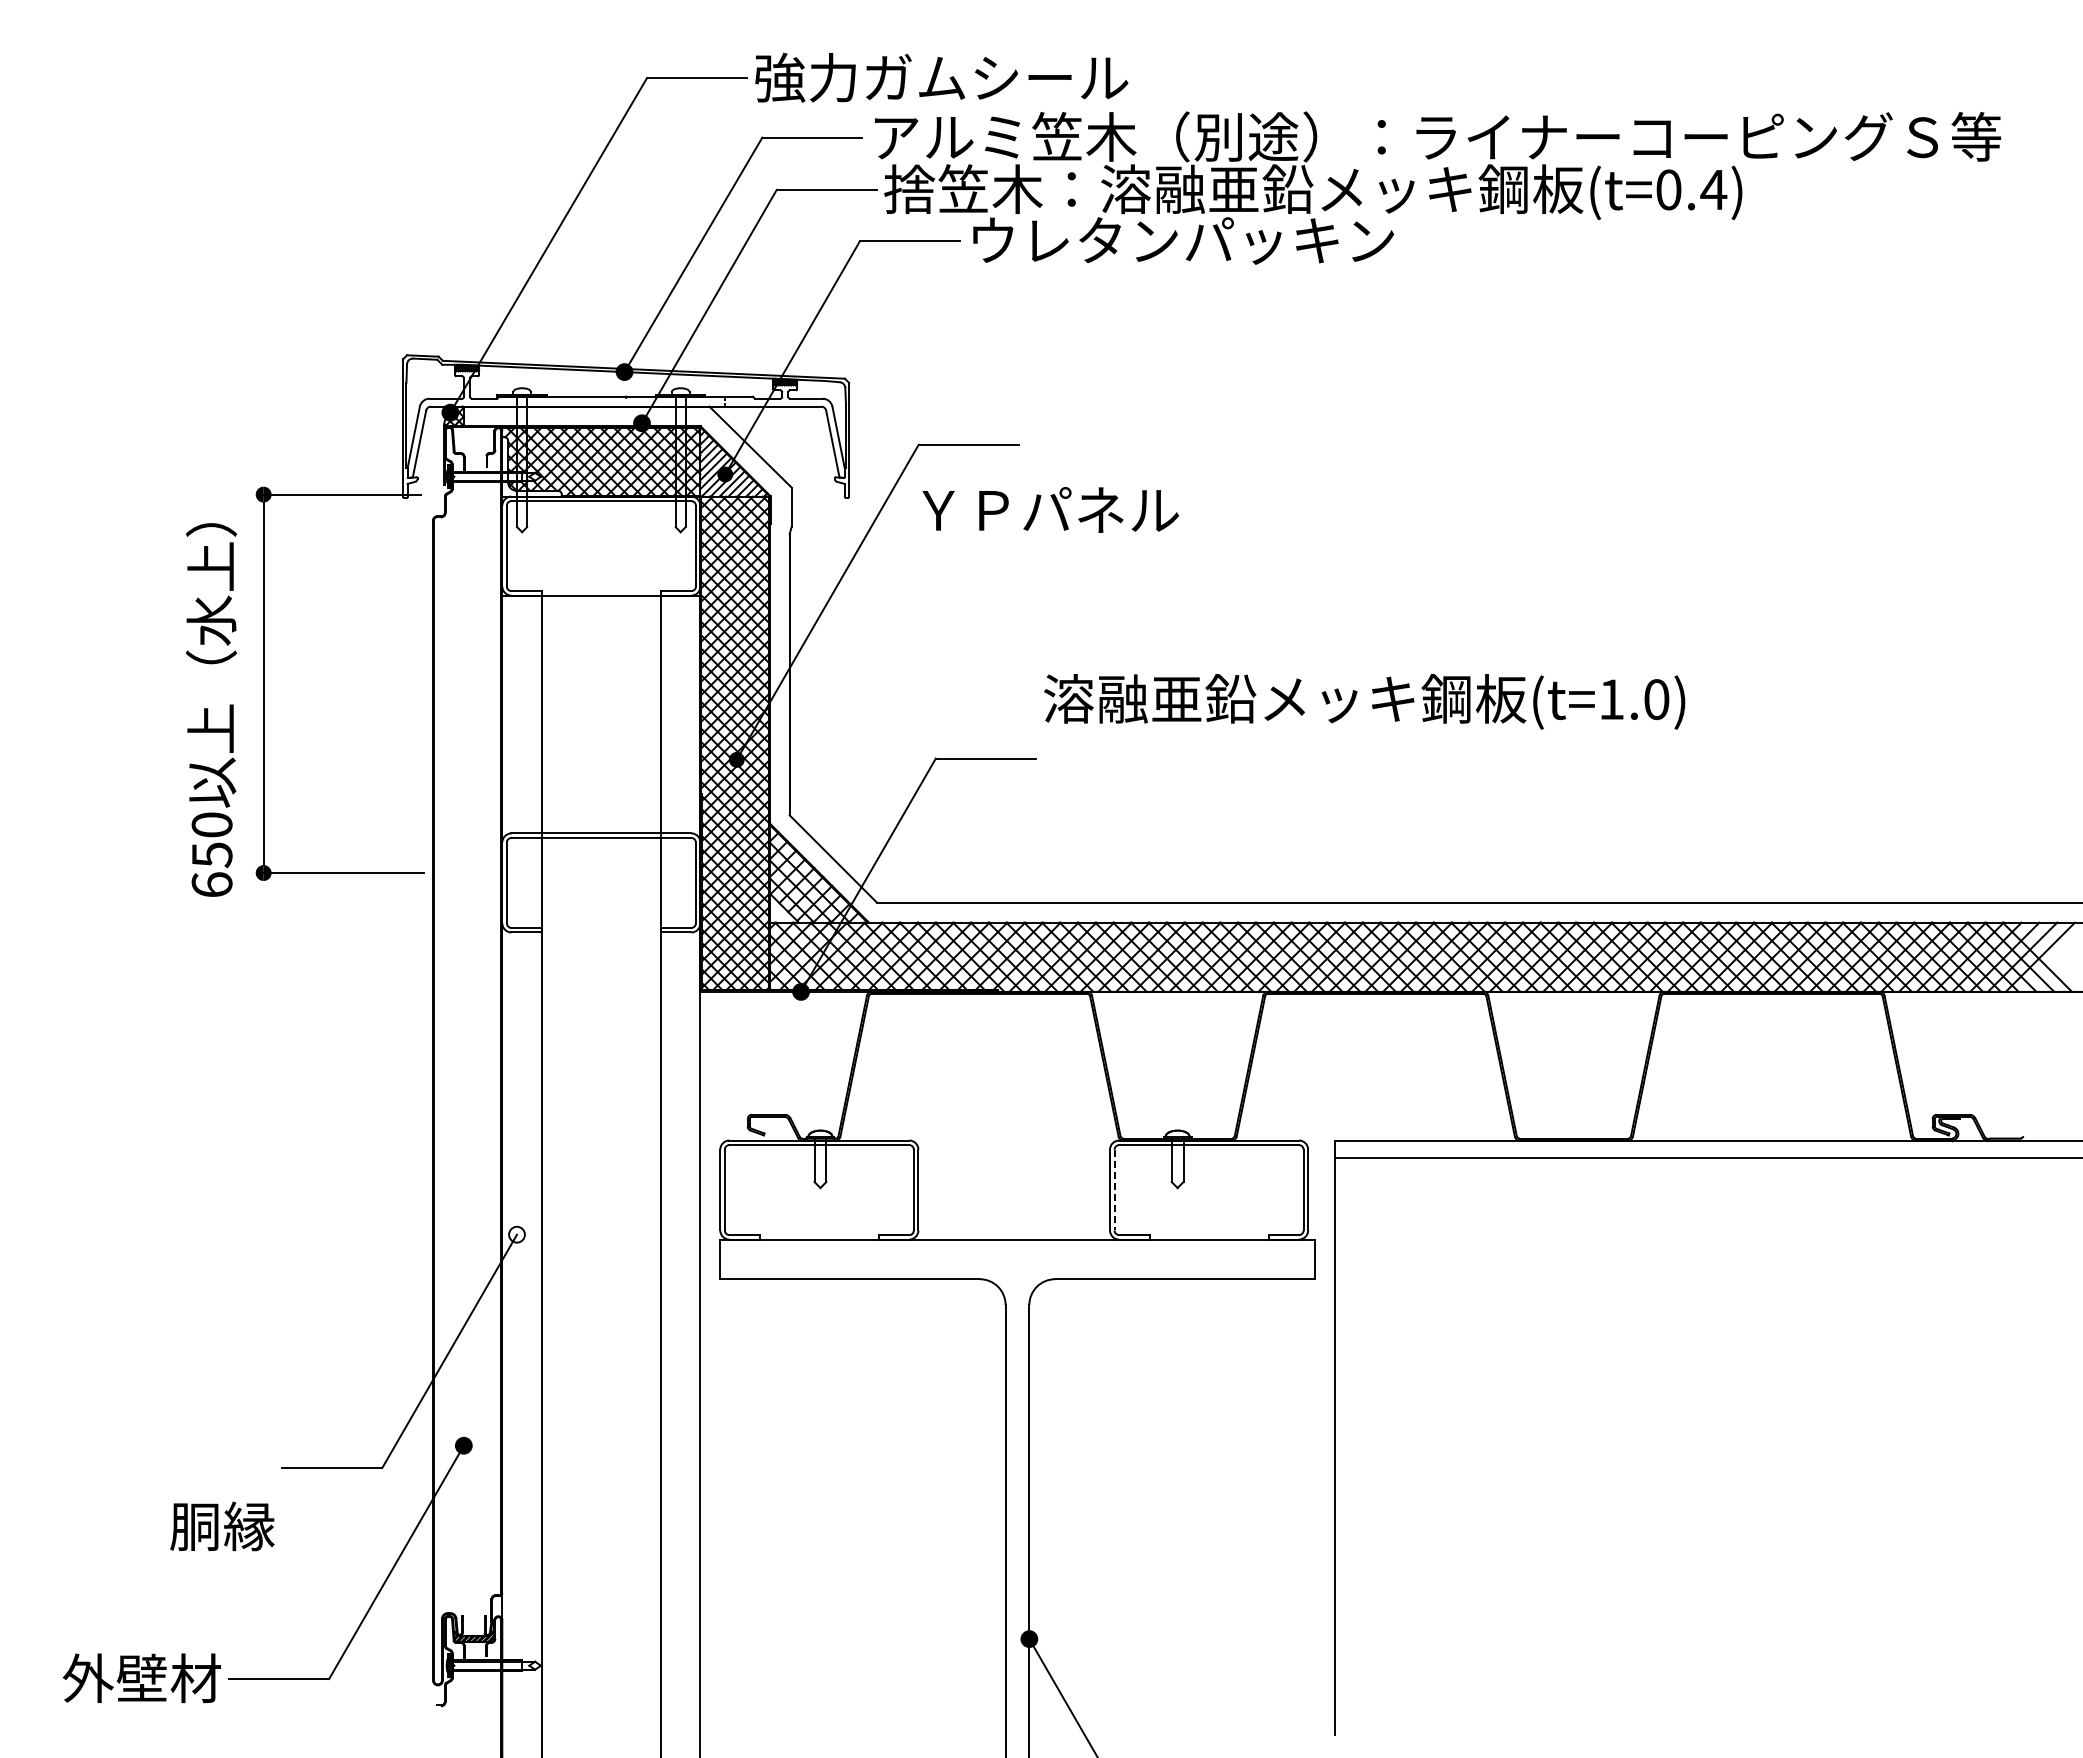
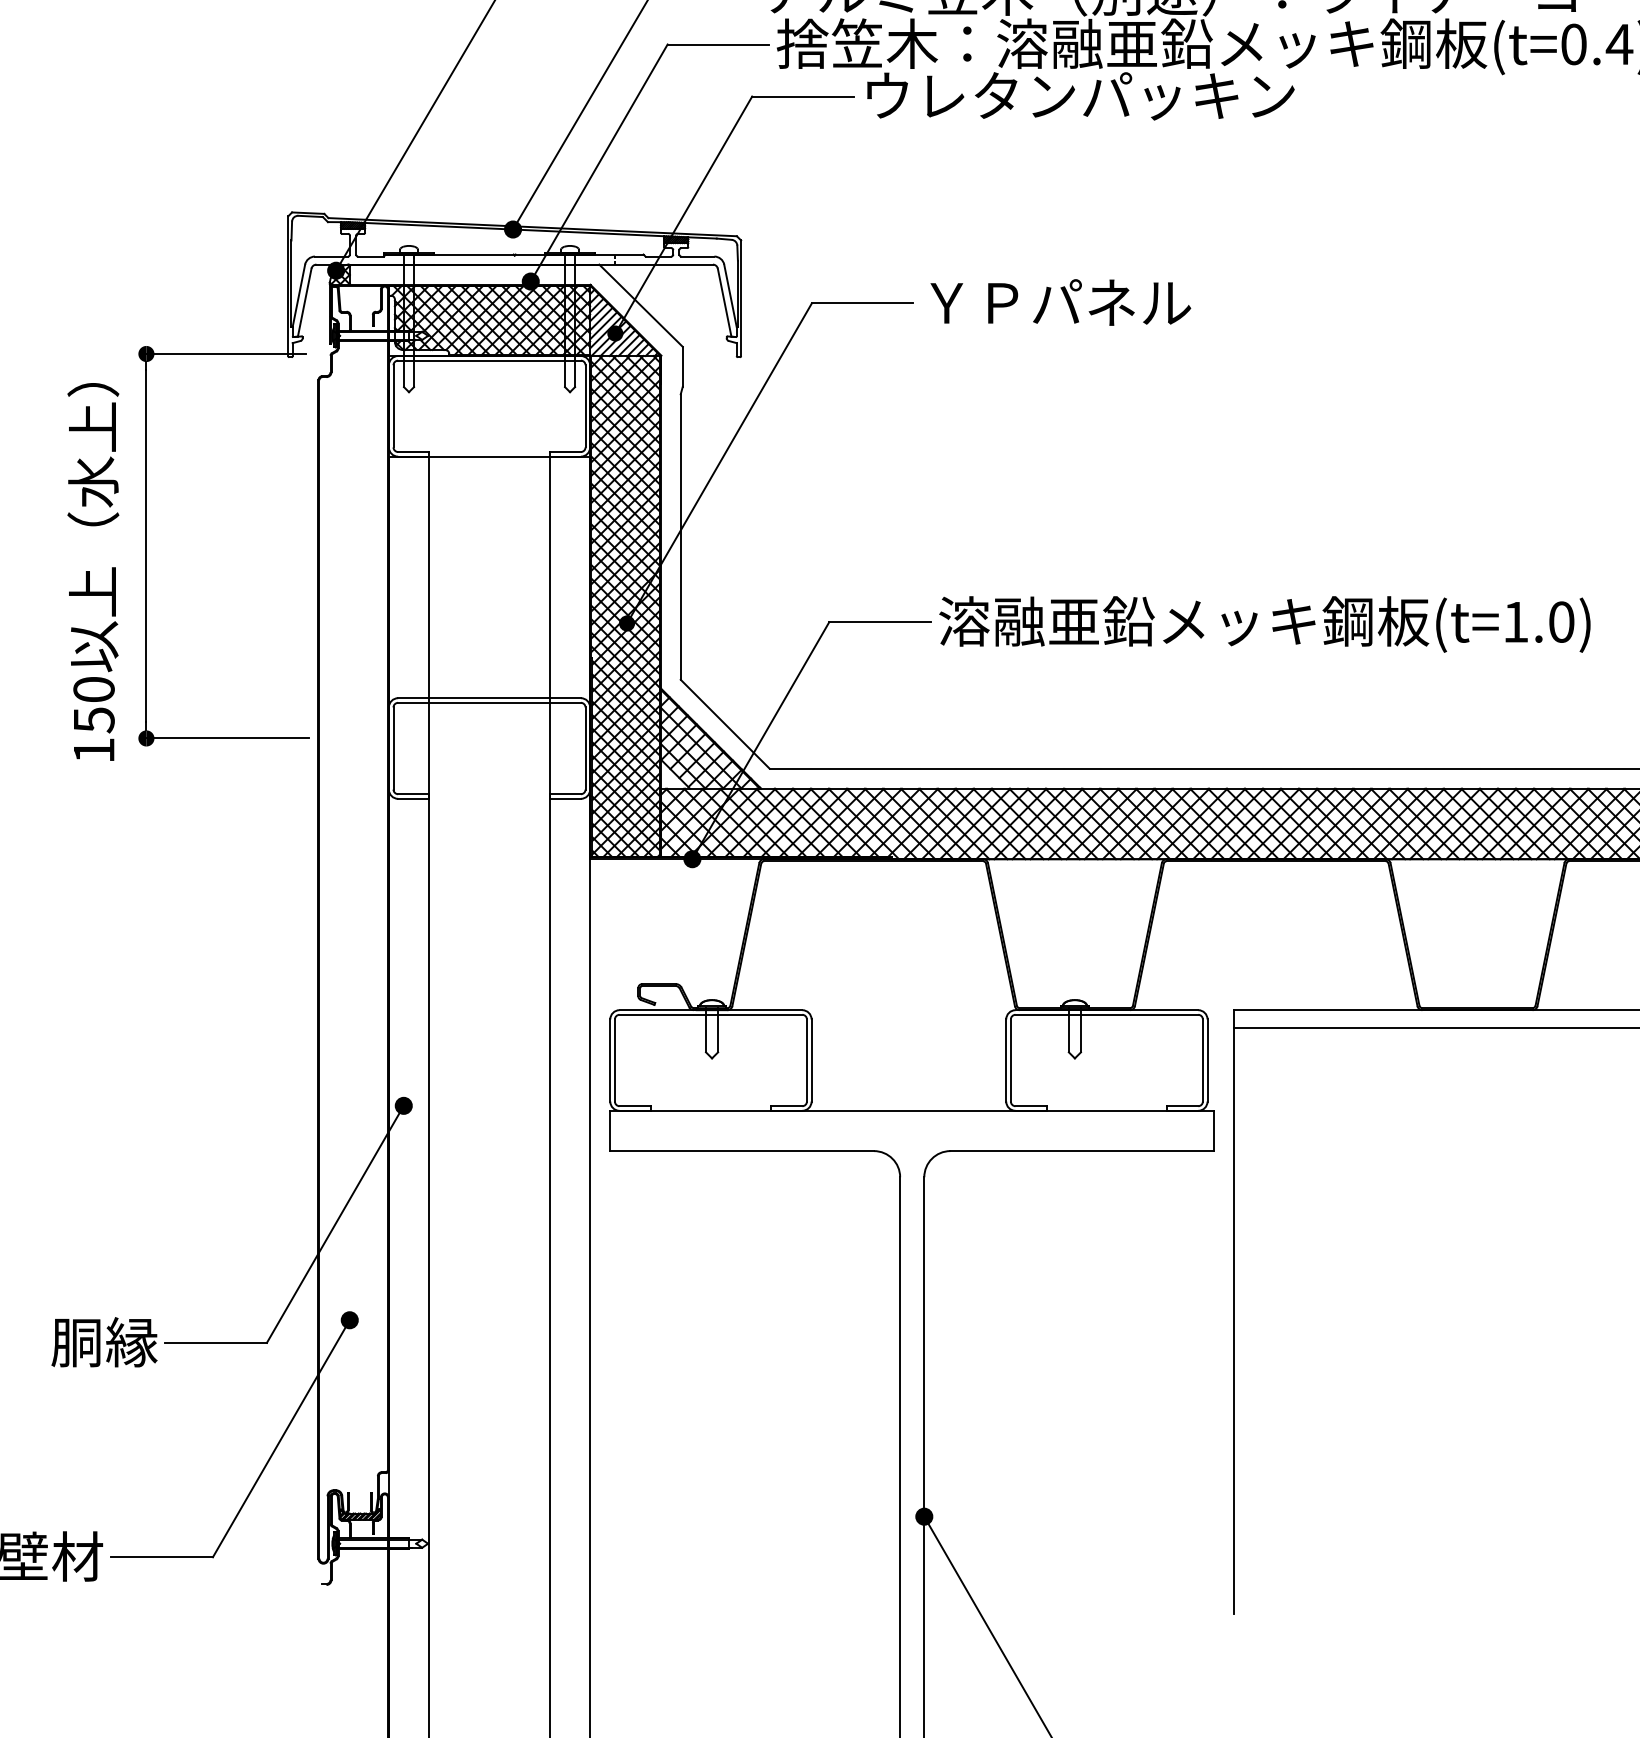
text: (1050, 509) -> (1060, 302), moved
text: (1364, 701) -> (1264, 624), moved
text: (211, 884) -> (93, 750), 650 -> 150
line: (1114, 1190) -> (1010, 1060), dashed -> solid
fill: (516, 1234) -> (403, 1105), added
text: (222, 1526) -> (104, 1342), moved

